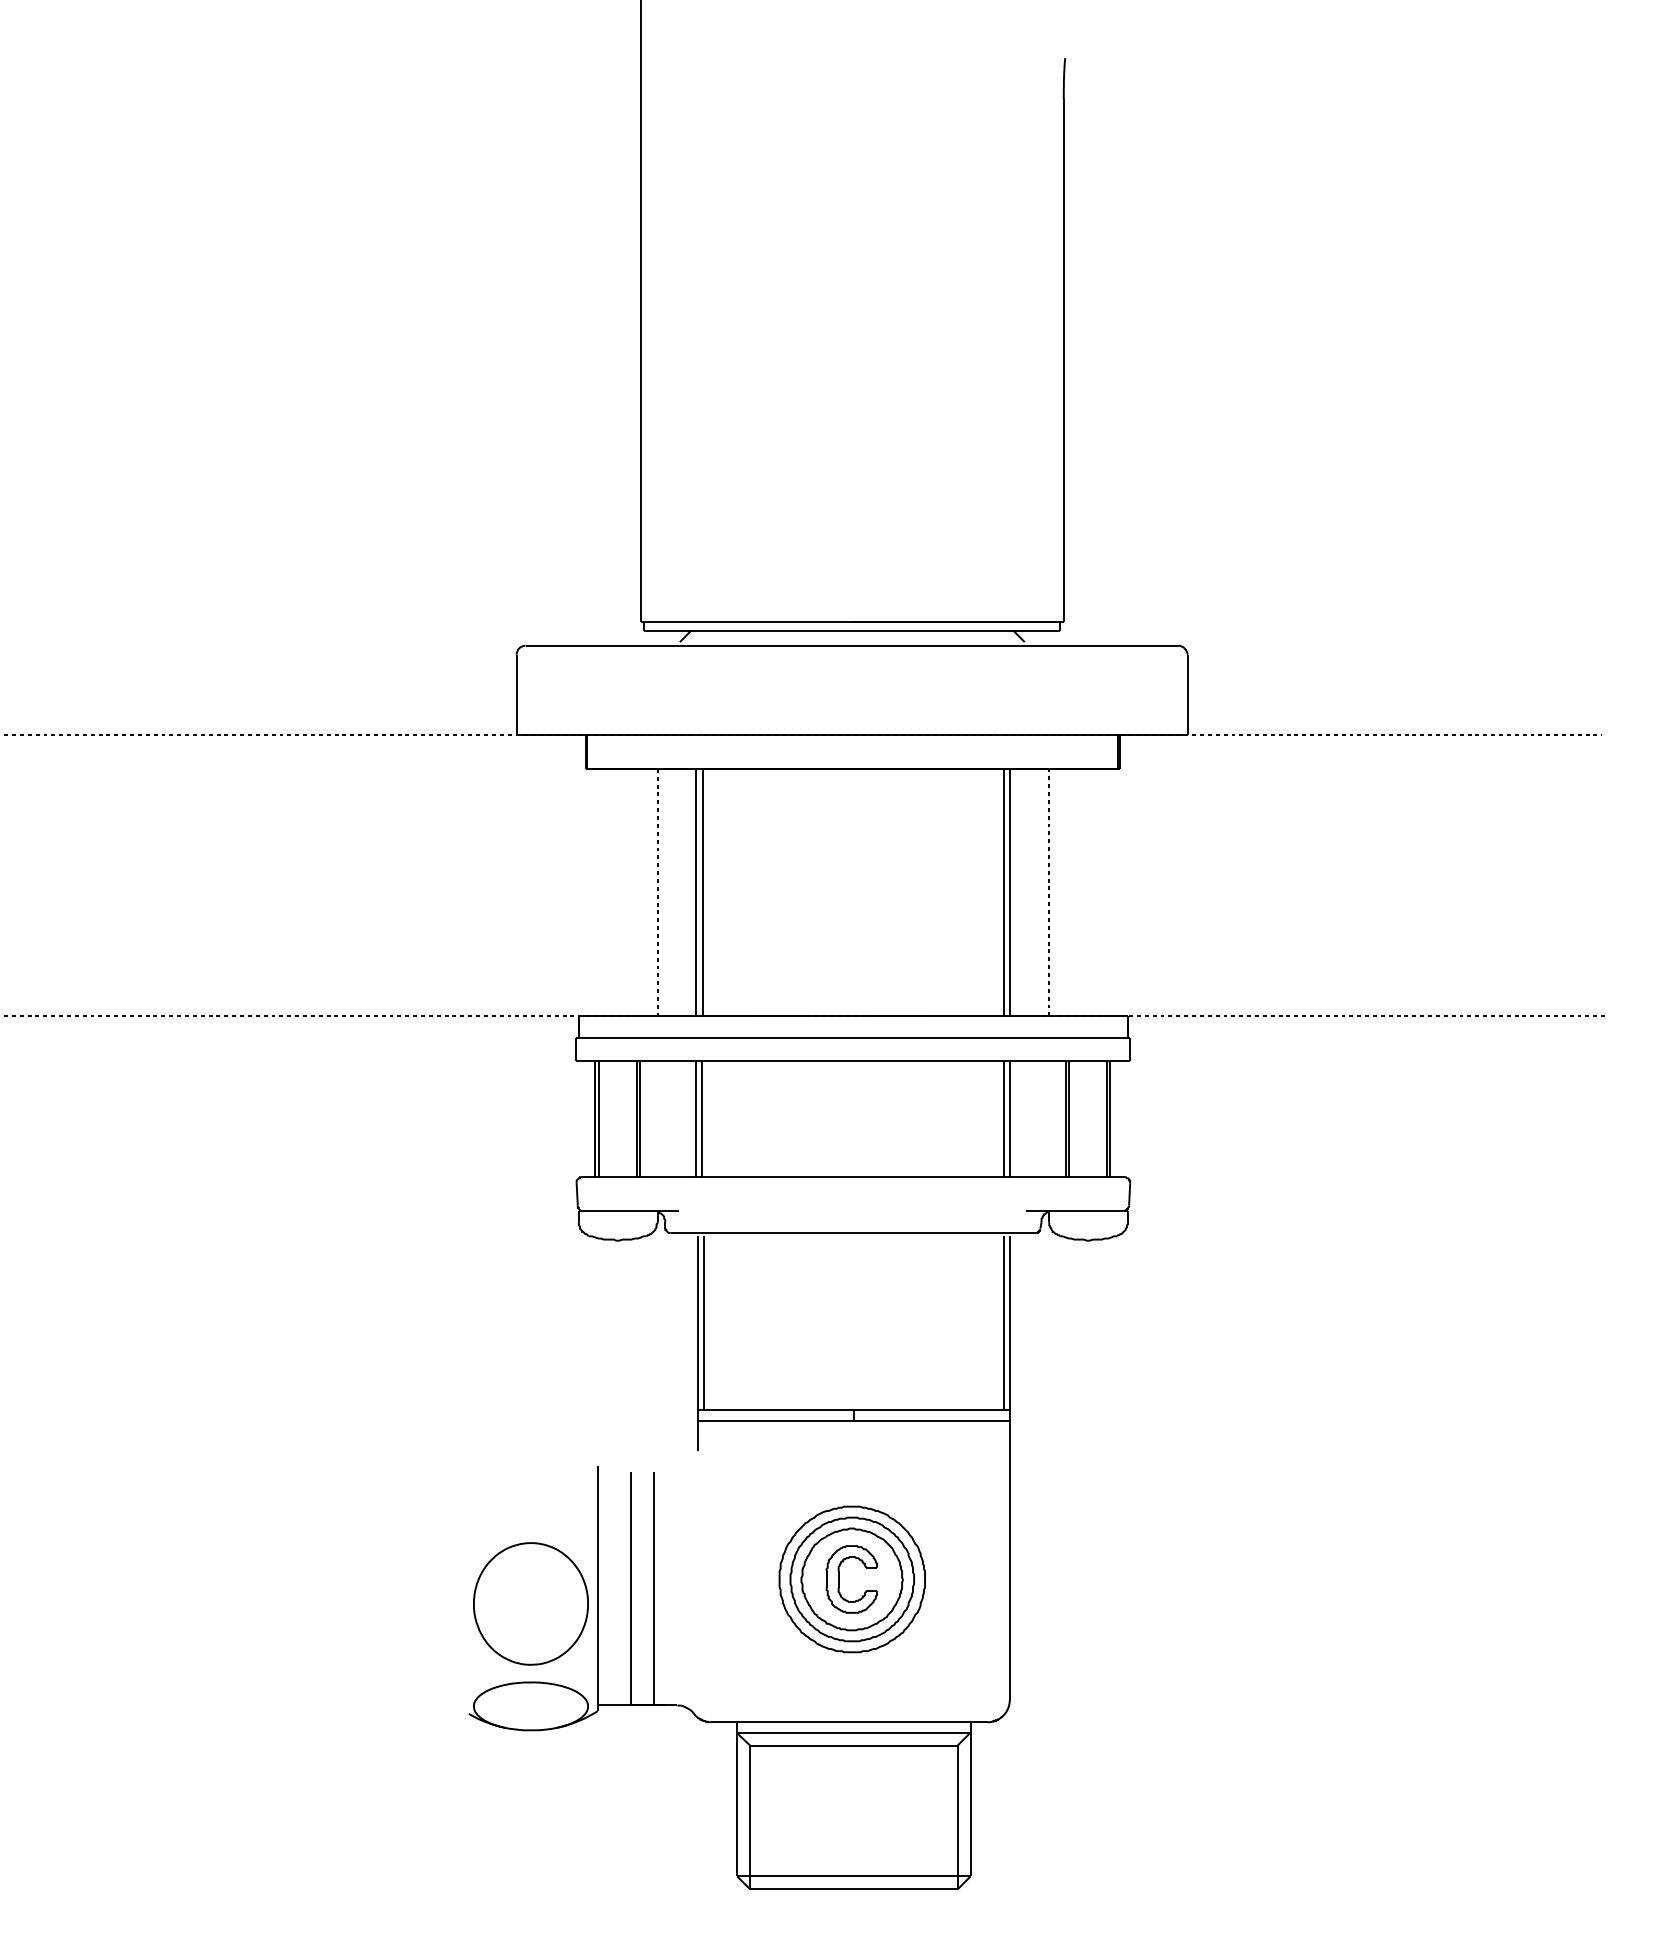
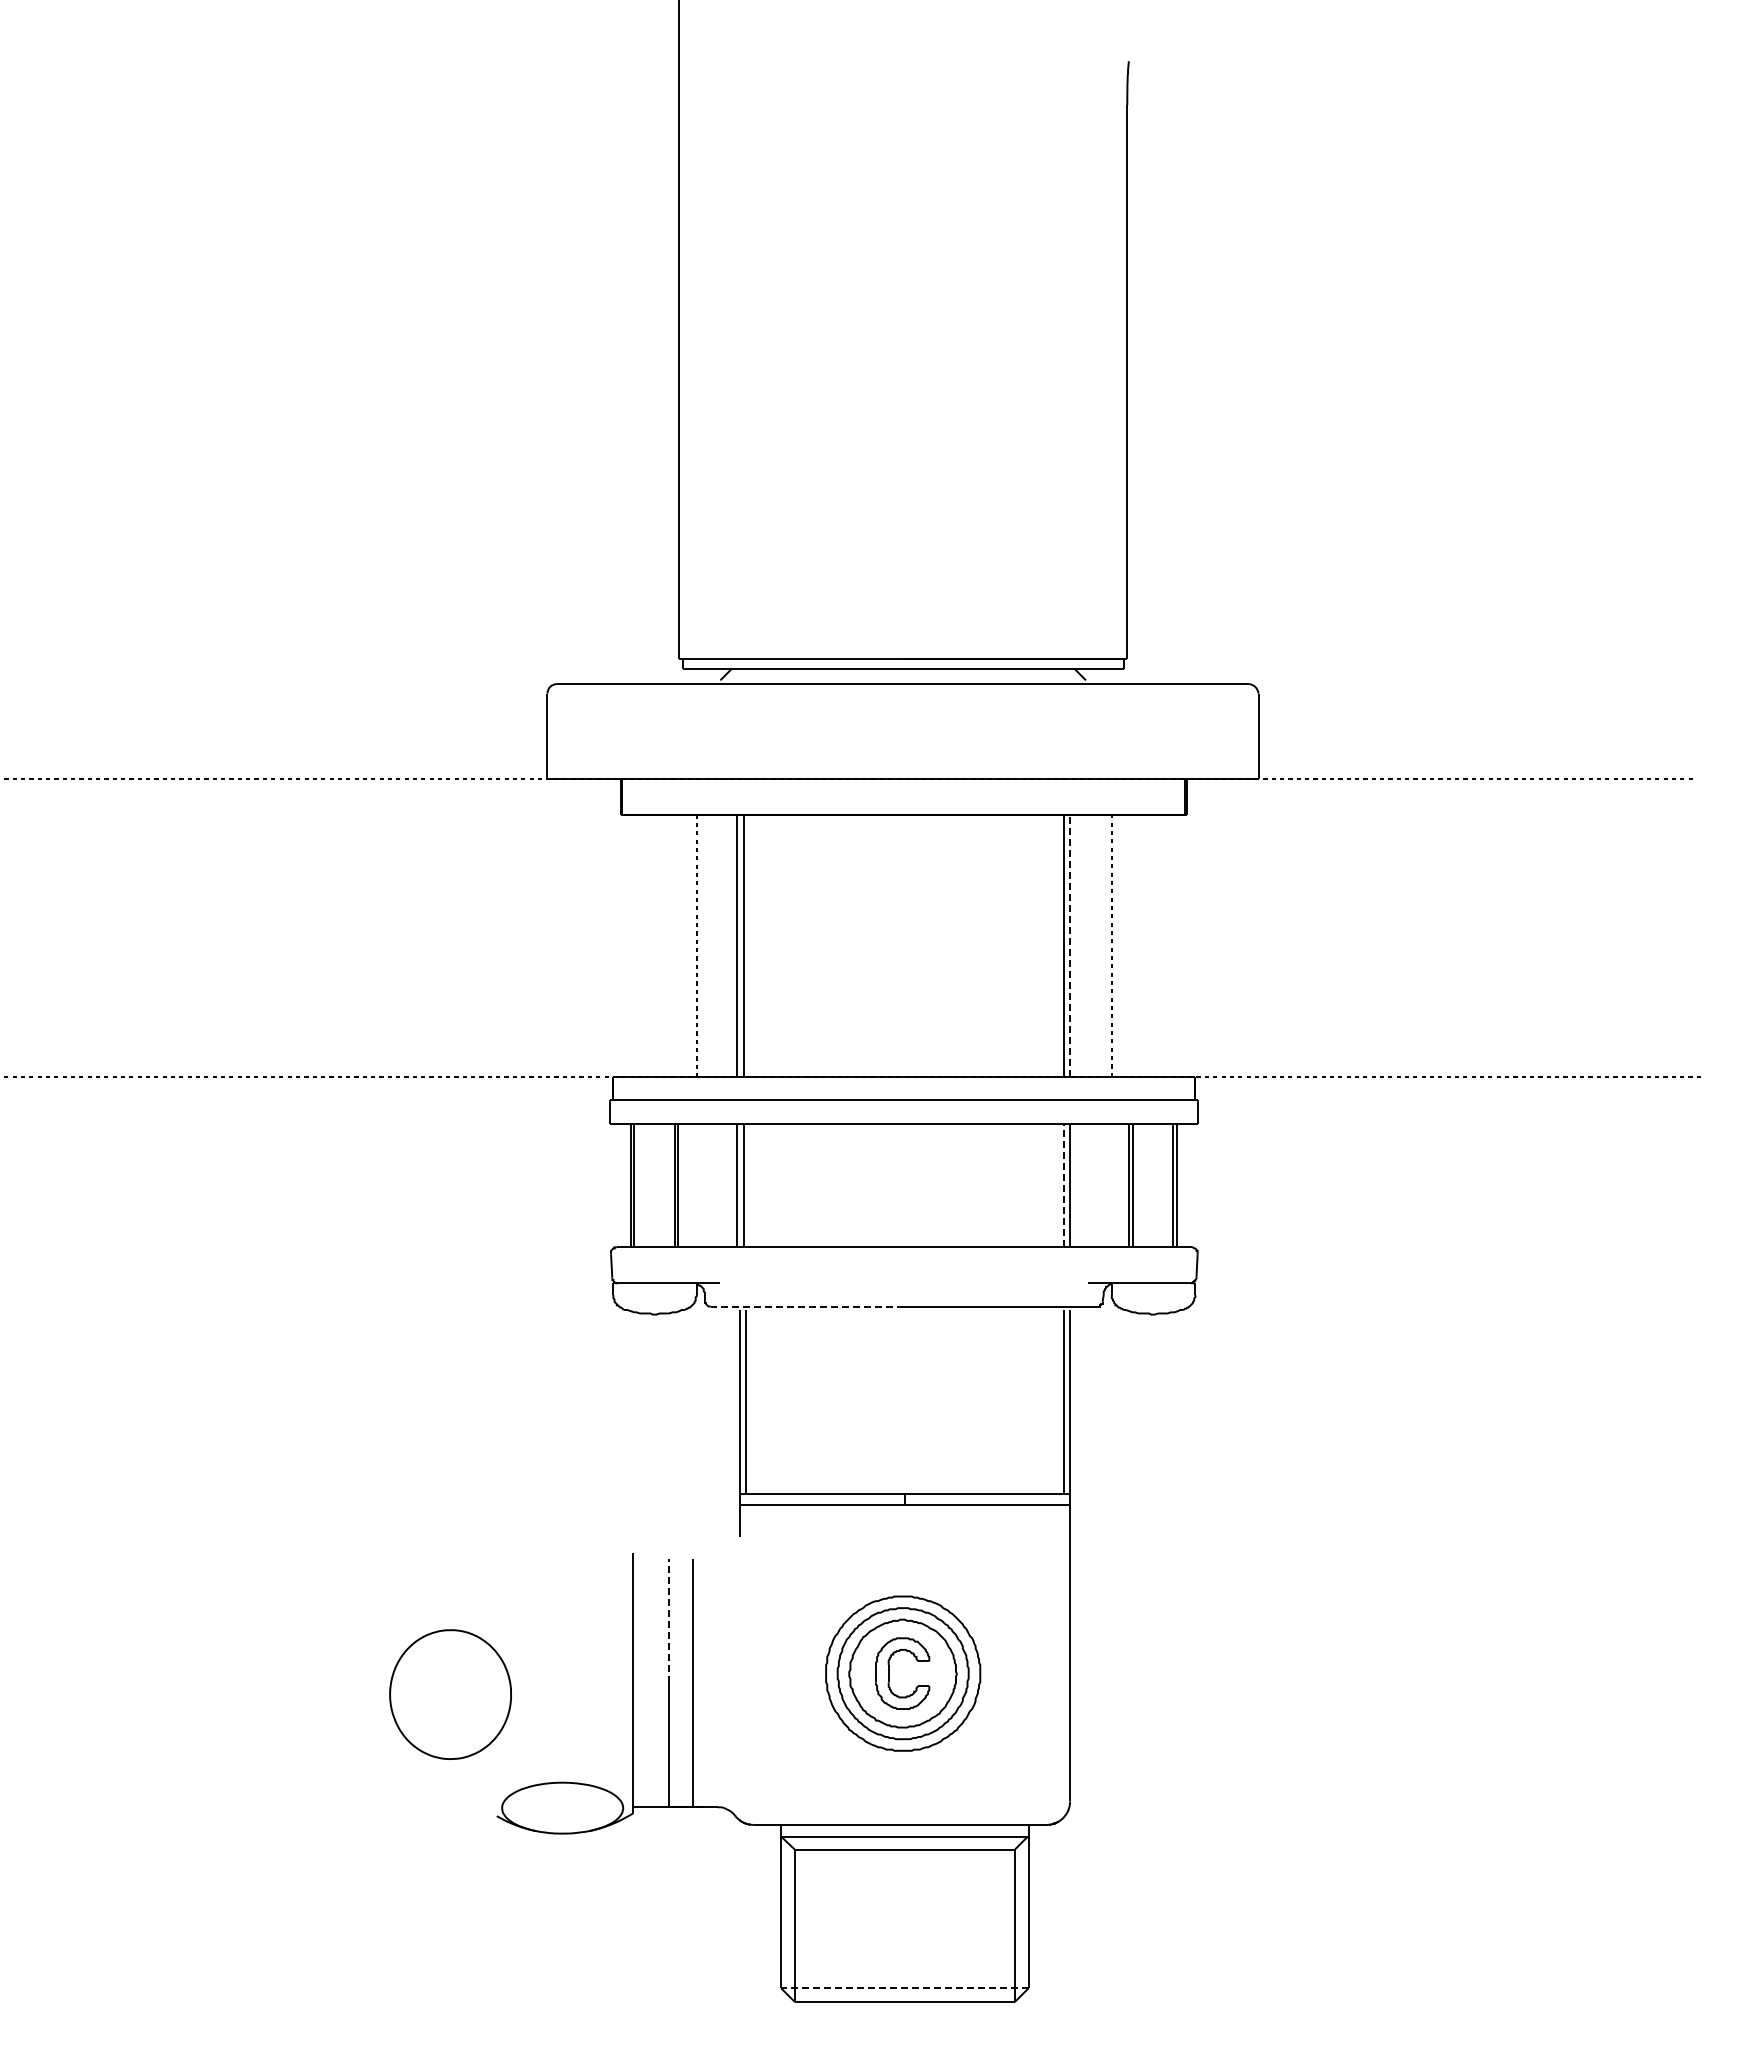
line: (1010, 892) -> (1070, 945), solid -> dashed
line: (1004, 1118) -> (1064, 1185), solid -> dashed
line: (762, 1233) -> (807, 1306), solid -> dashed
line: (630, 1530) -> (668, 1621), solid -> dashed
part: (530, 1603) -> (450, 1694), moved
line: (853, 1876) -> (904, 1988), solid -> dashed

